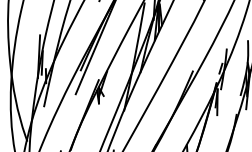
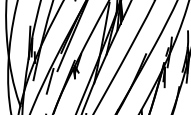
line: (65, 107) -> (49, 81), added

